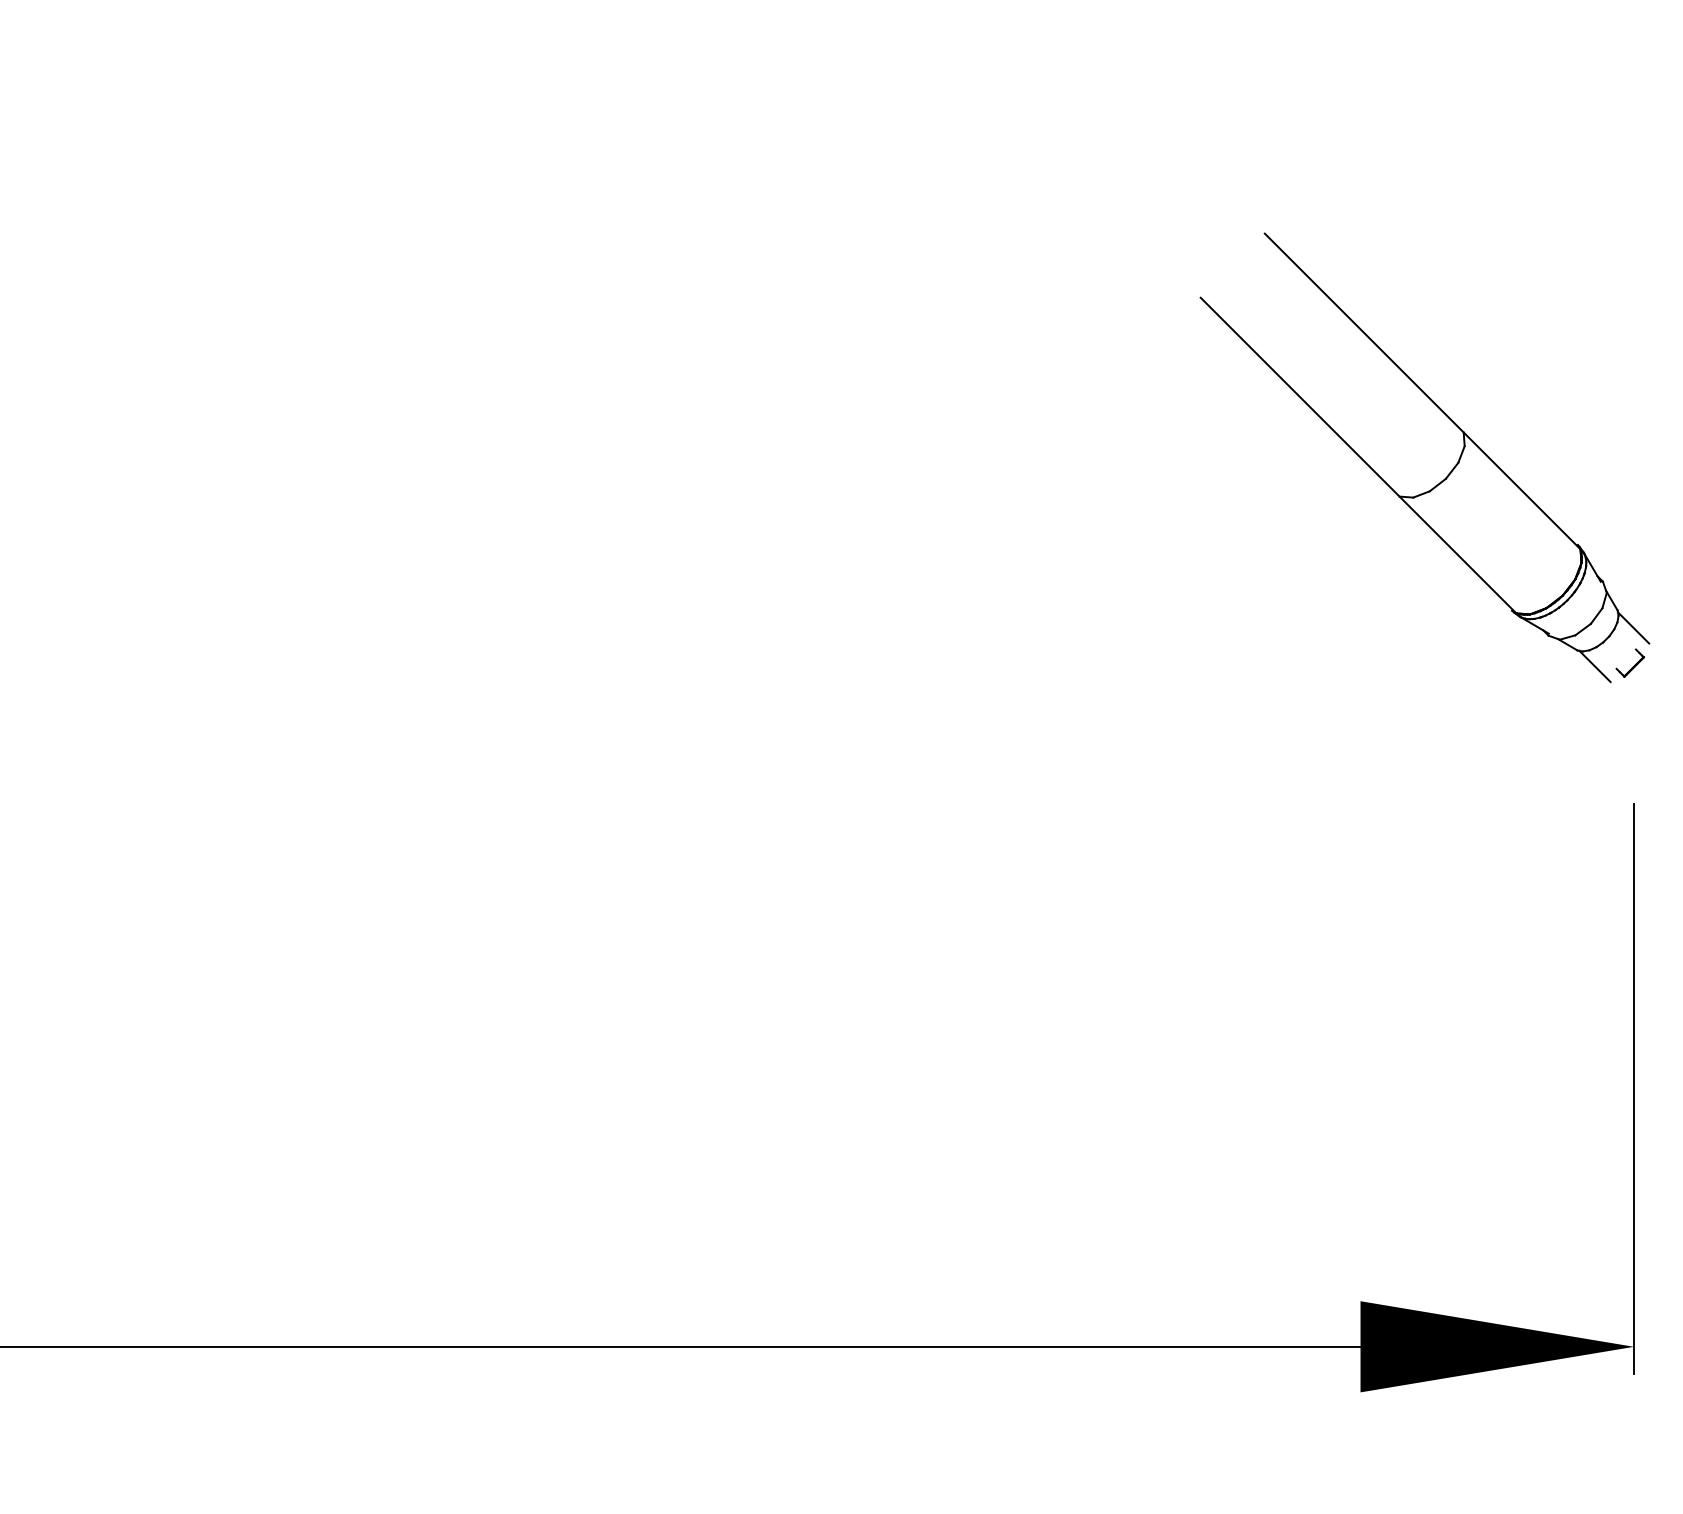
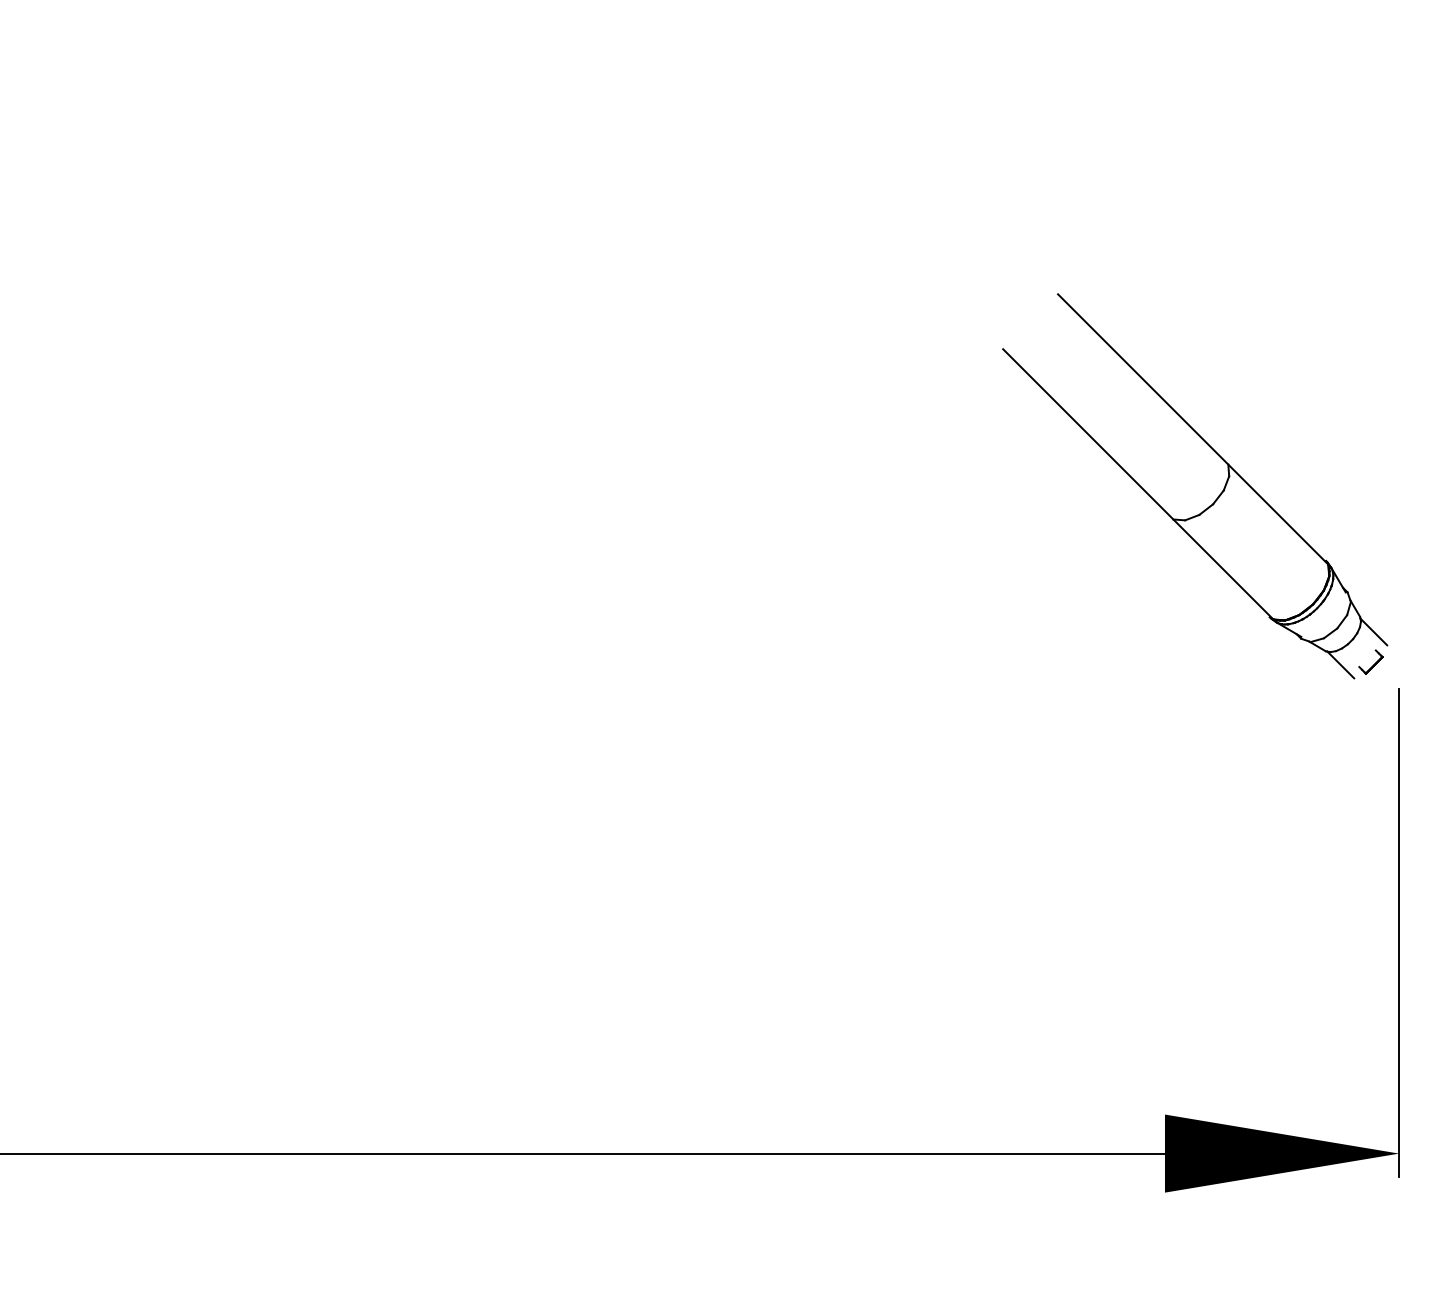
part: (1447, 474) -> (1214, 500), moved

